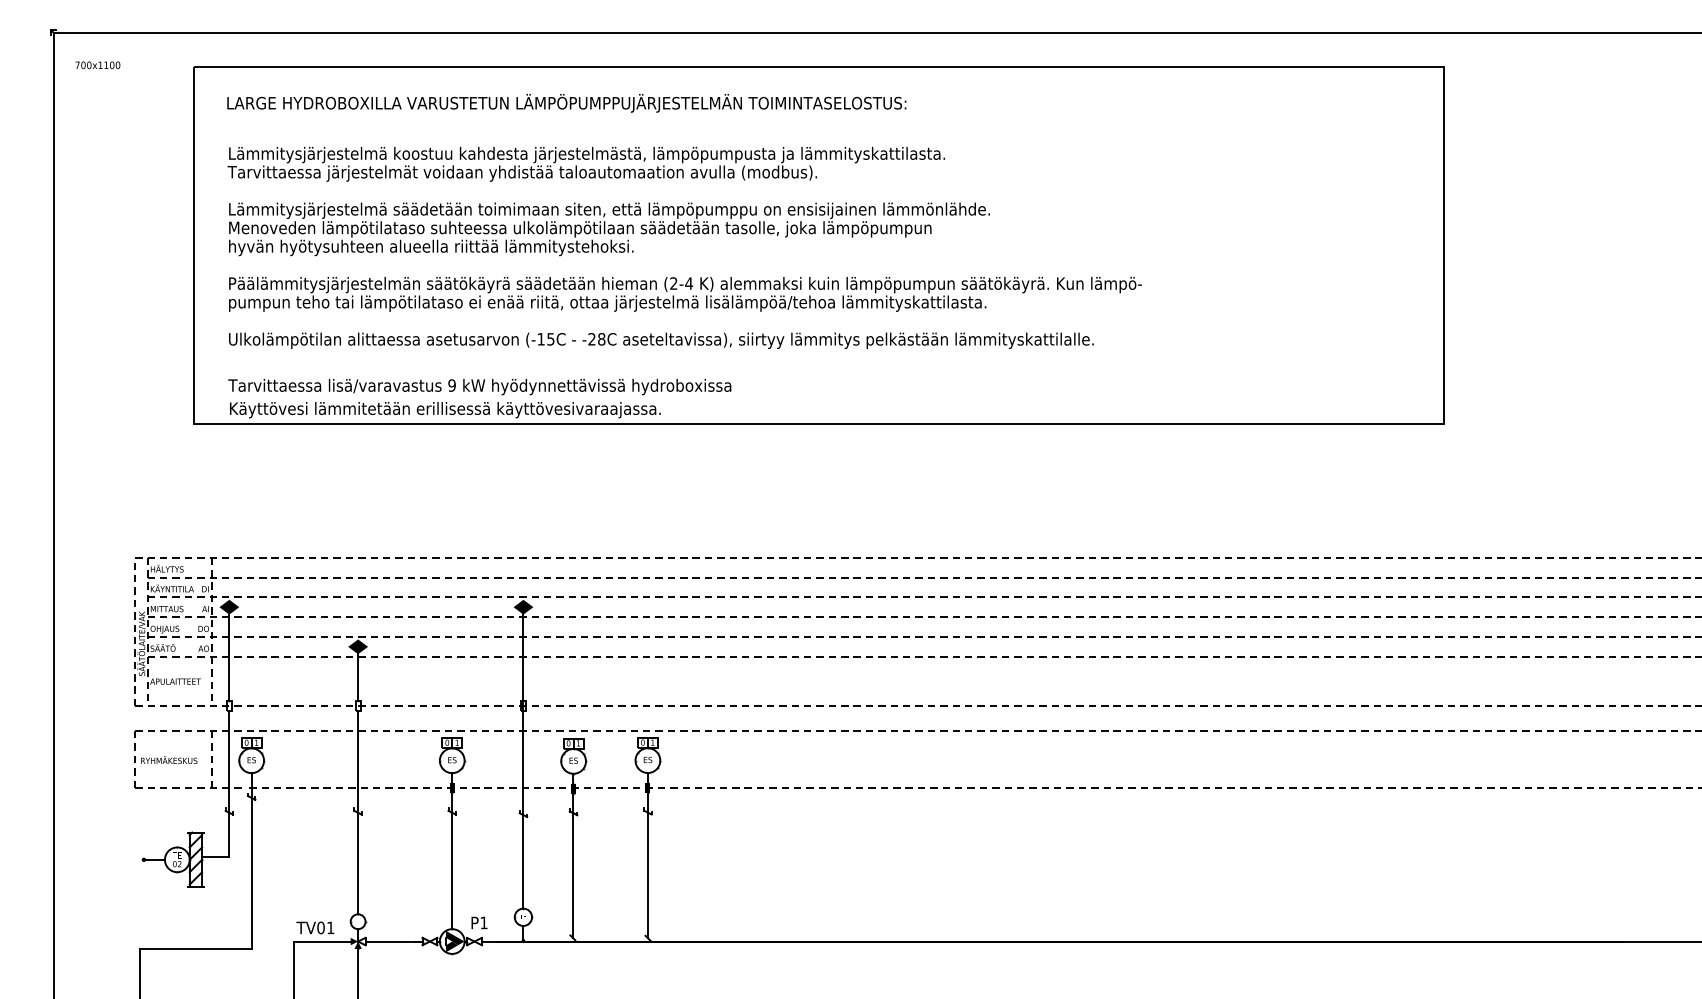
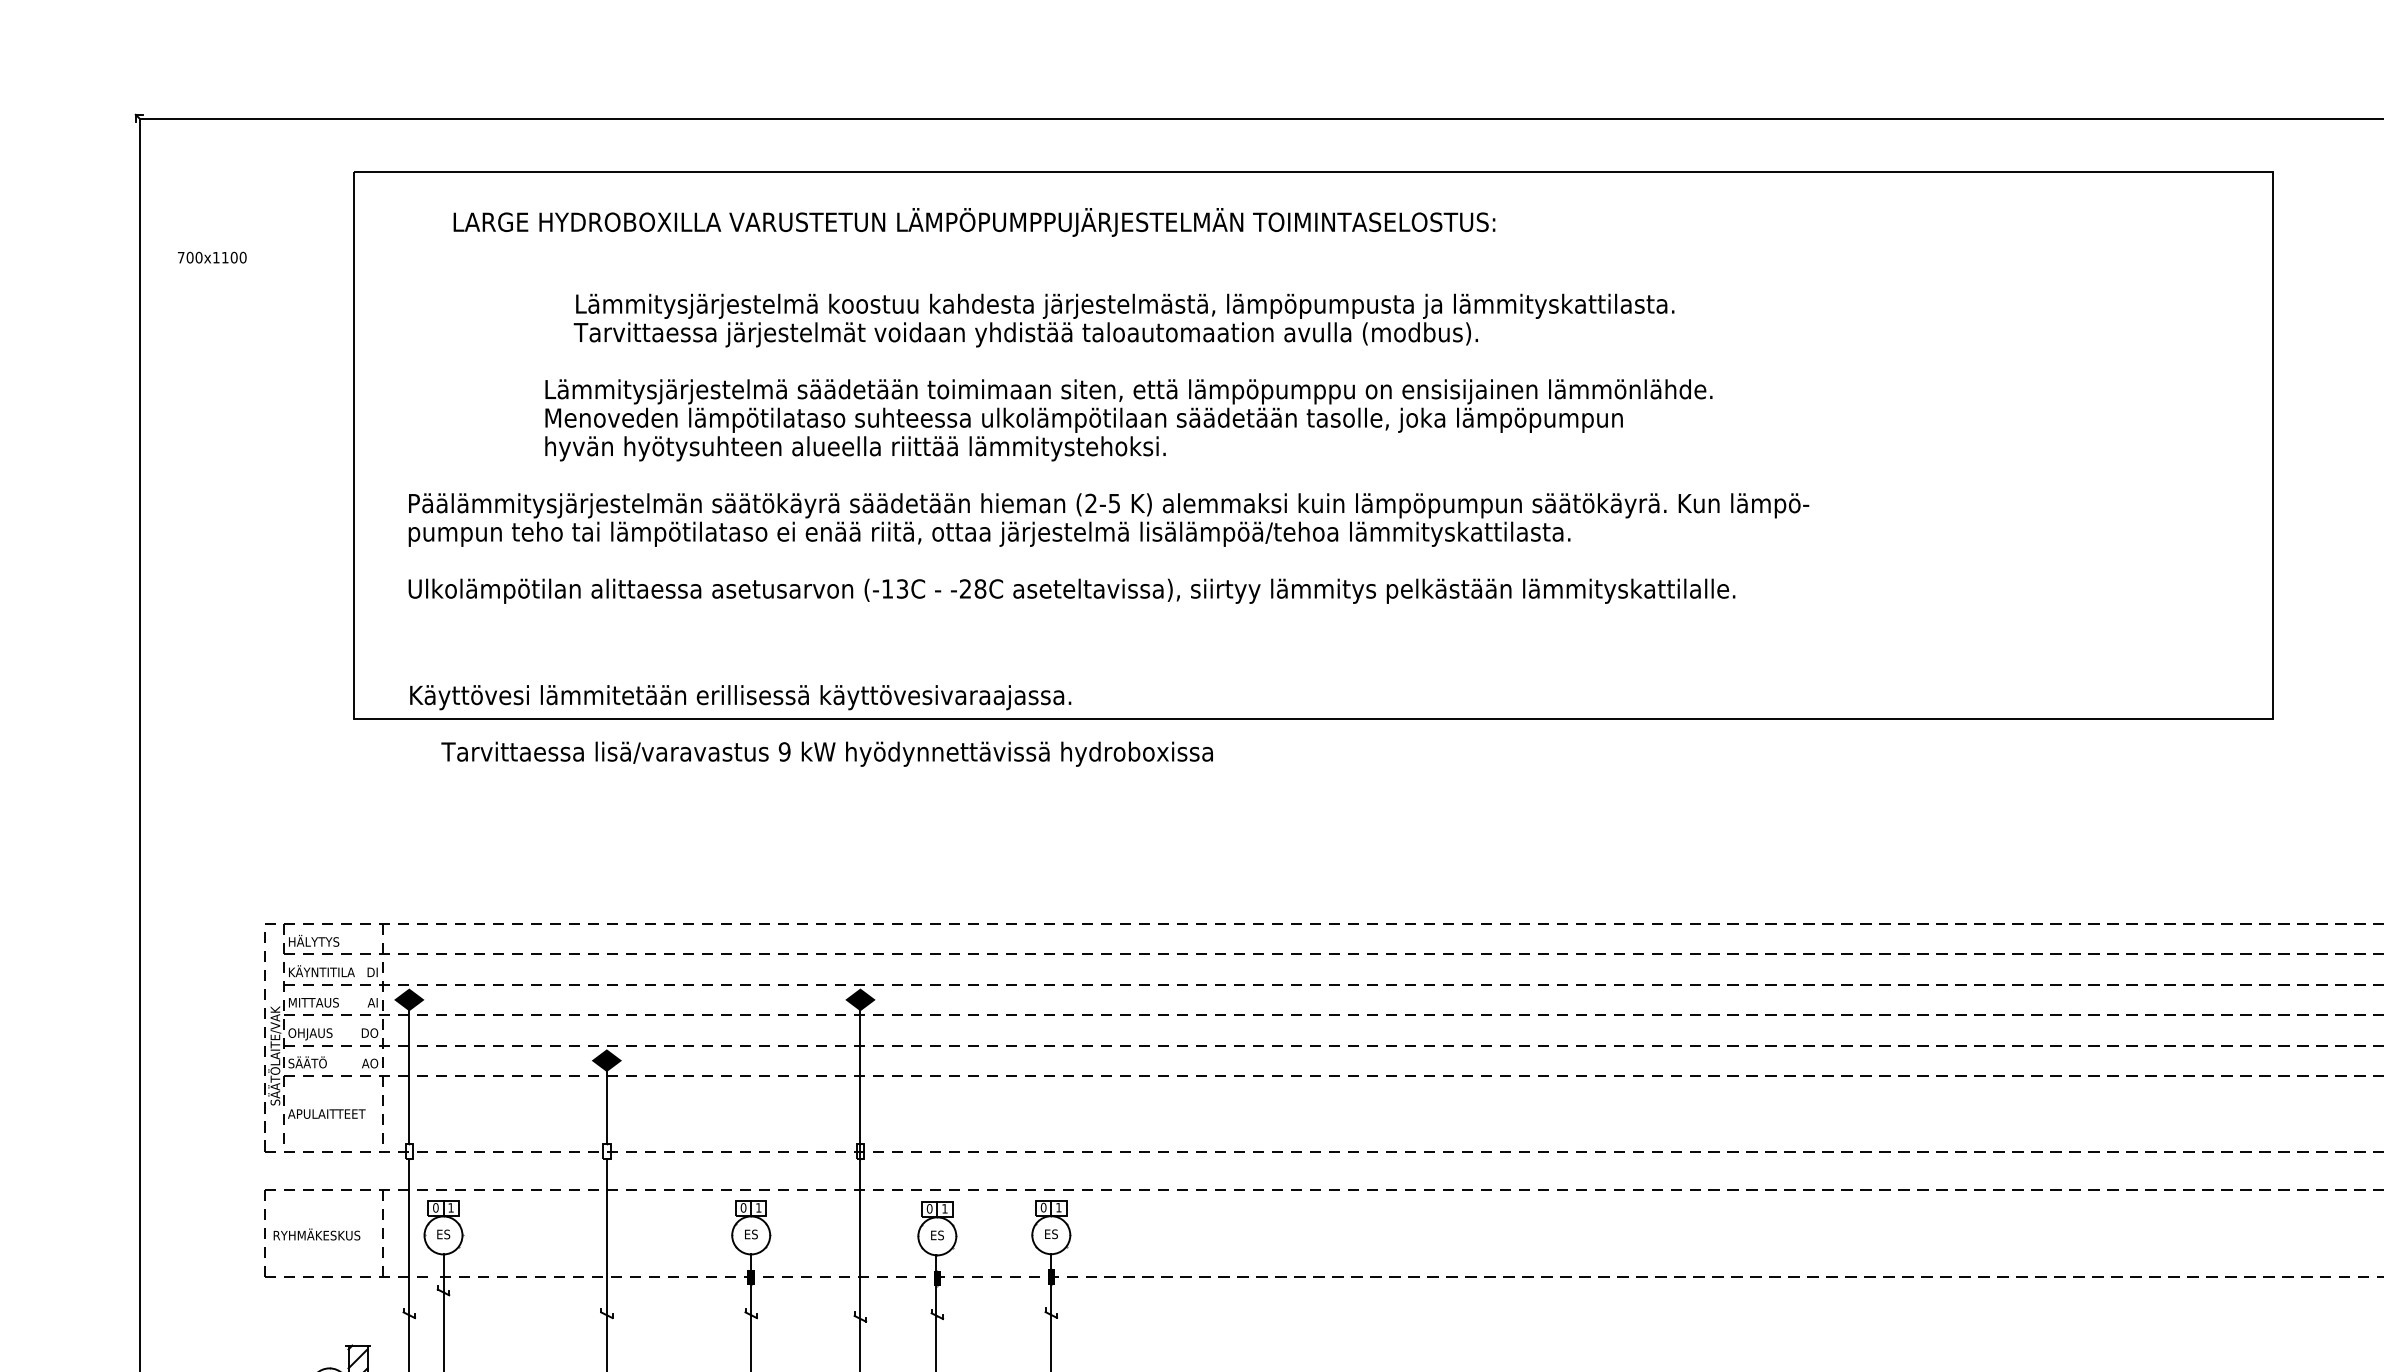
text: (97, 65) -> (211, 257), moved
text: (566, 103) -> (974, 222), moved
text: (585, 164) -> (1122, 320), moved
text: (609, 229) -> (1128, 420), moved
text: (689, 283) -> (1115, 503), (2-4 -> (2-5
text: (550, 338) -> (901, 587), (-15C -> (-13C
text: (479, 386) -> (826, 753), moved

